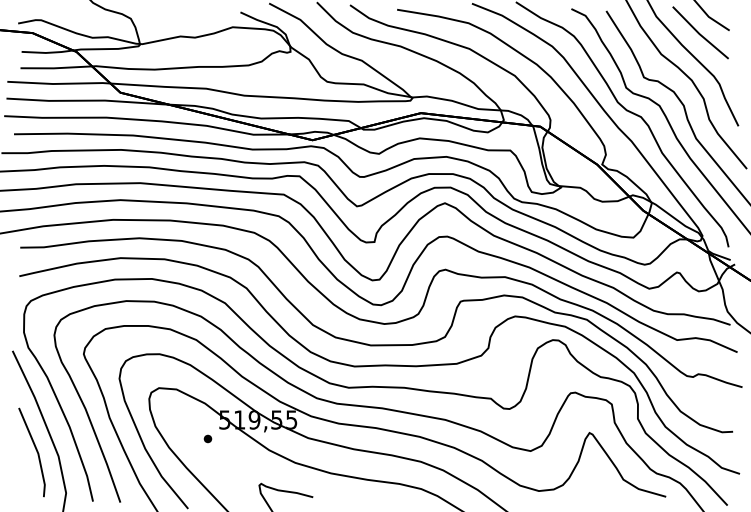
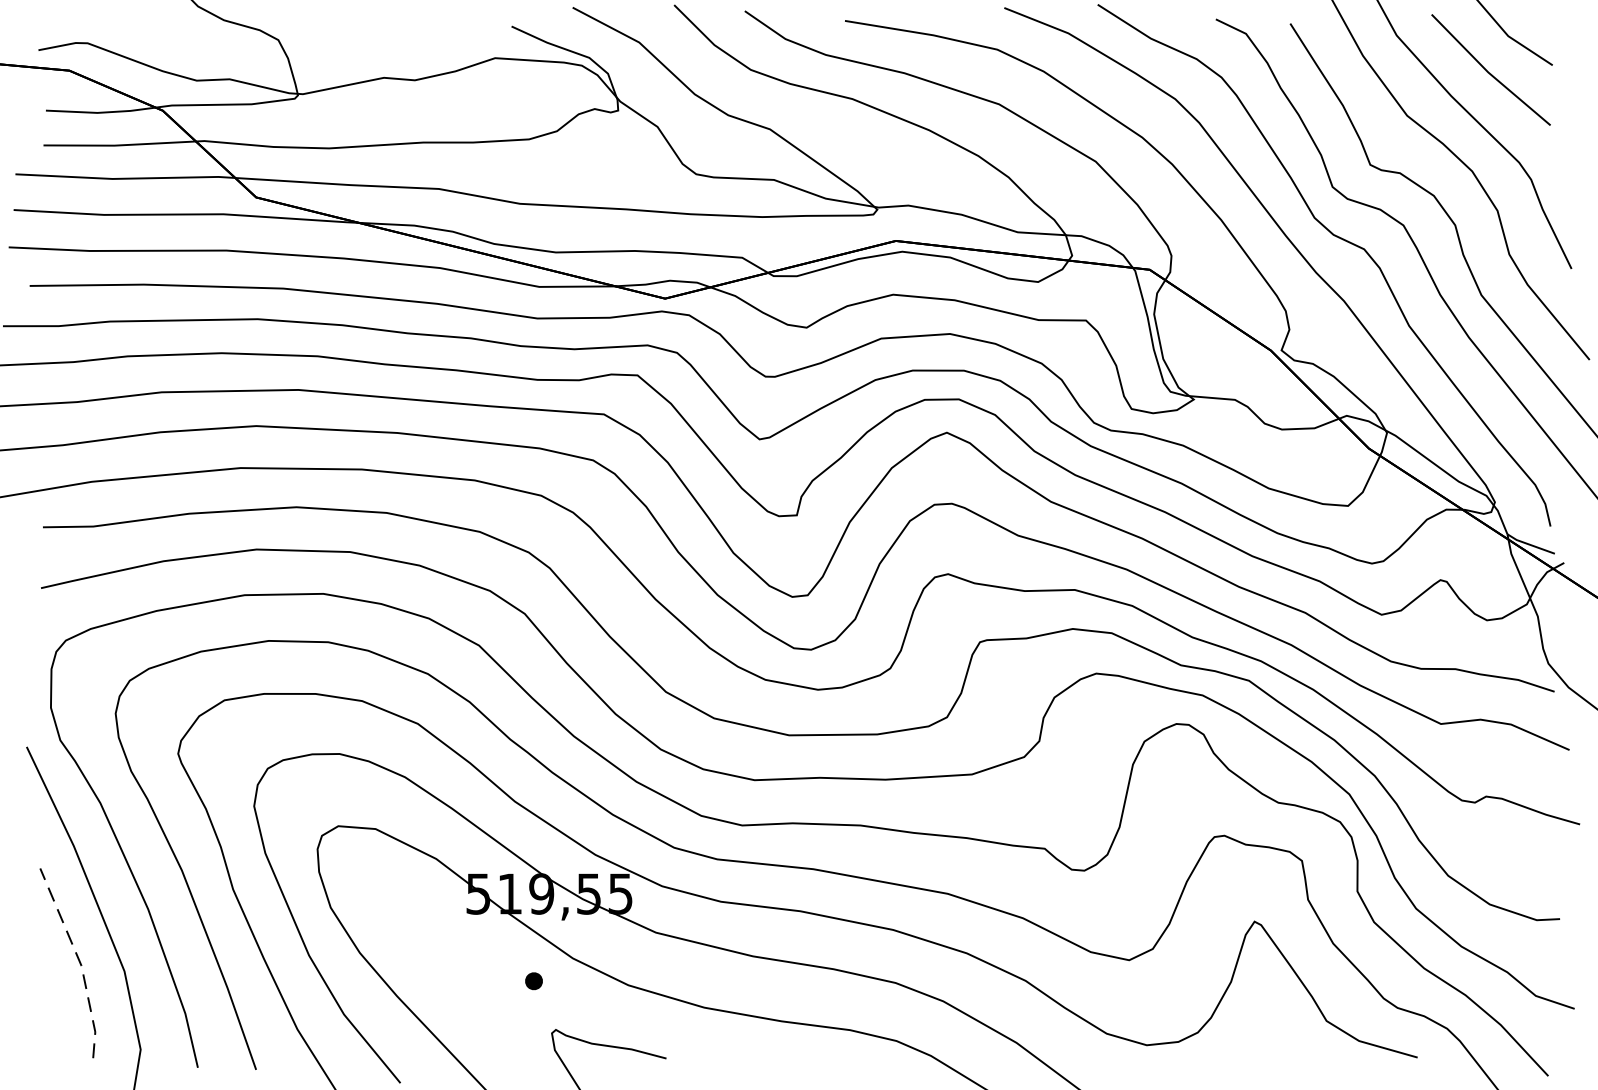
part: (207, 438) -> (532, 980), moved
line: (37, 451) -> (79, 961), solid -> dashed

